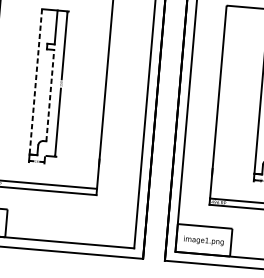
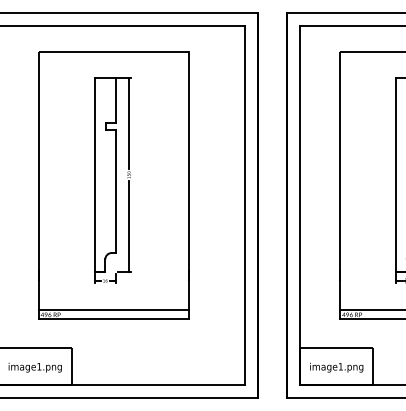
line: (35, 82) -> (94, 175), dashed -> solid
line: (50, 95) -> (115, 191), dashed -> solid

